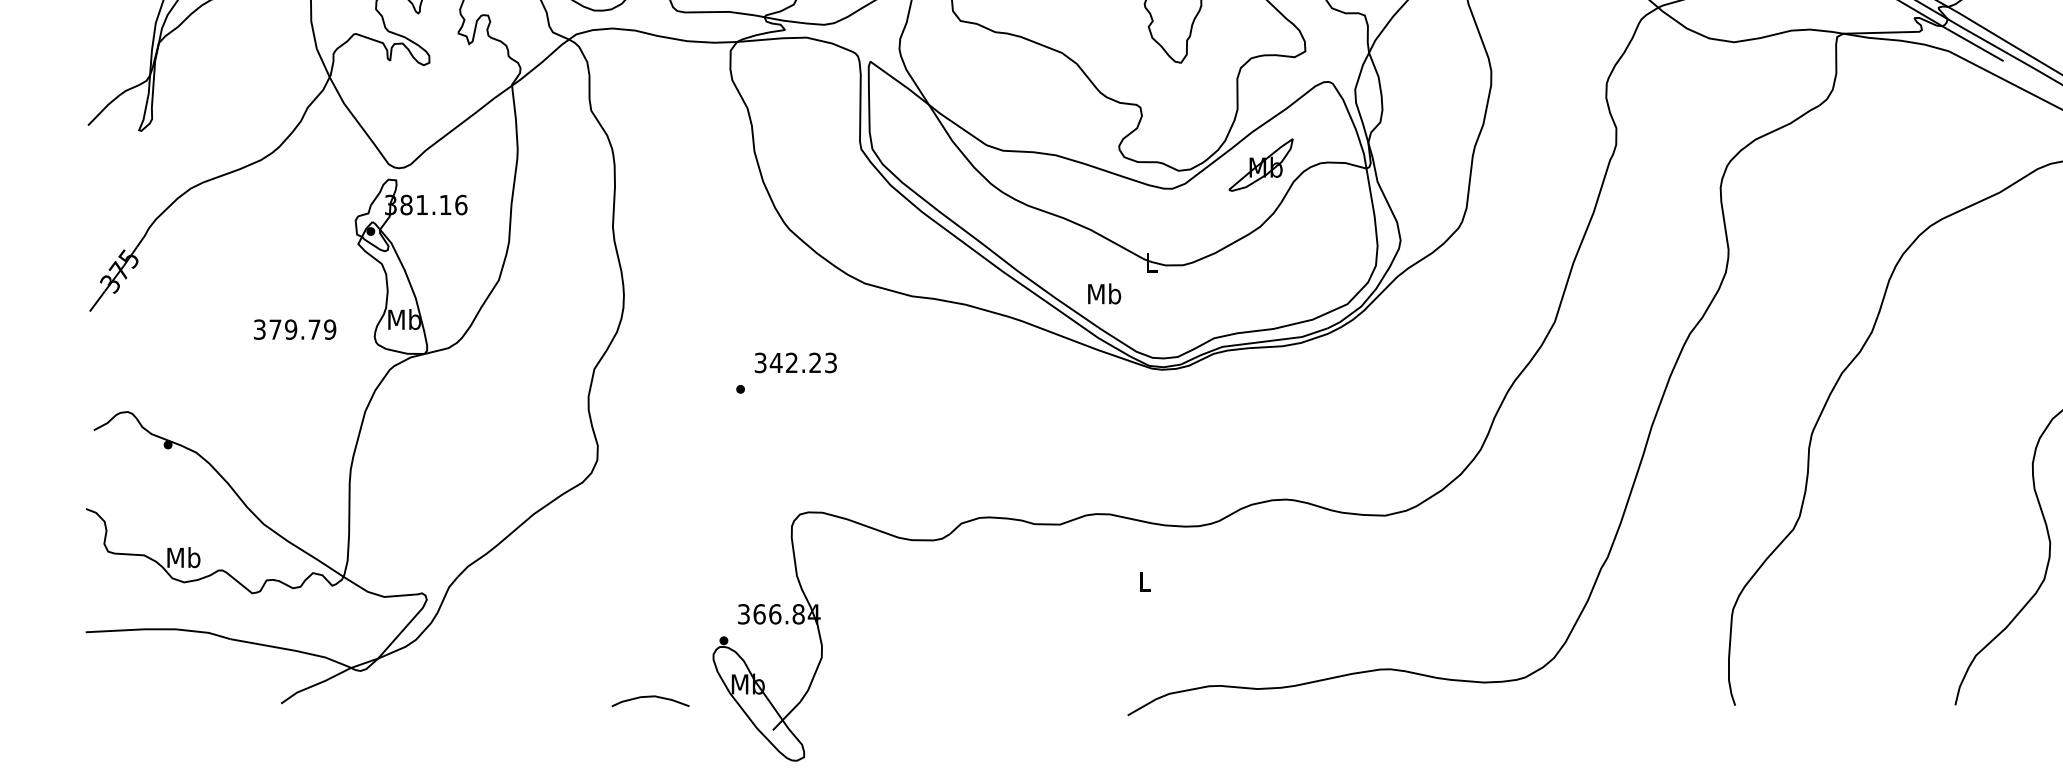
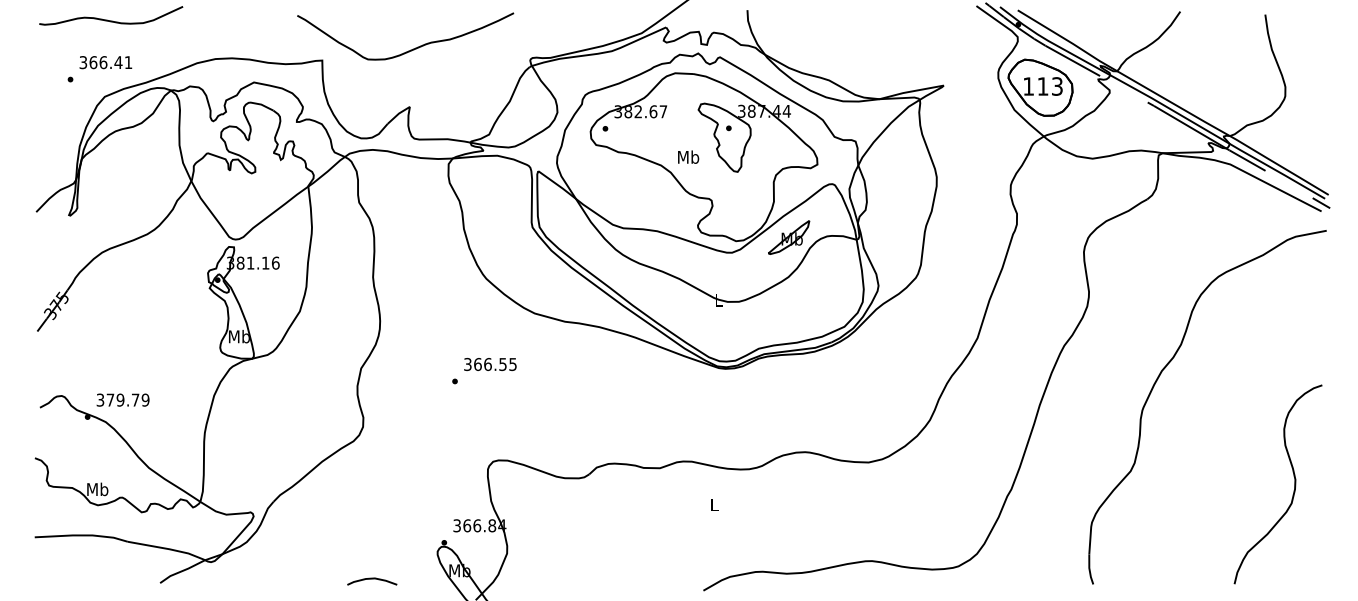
text: (1104, 292) -> (688, 156), moved
text: (294, 328) -> (122, 399), moved
text: (802, 362) -> (494, 364), 342.23 -> 366.55
curve: (650, 697) -> (372, 579), moved

